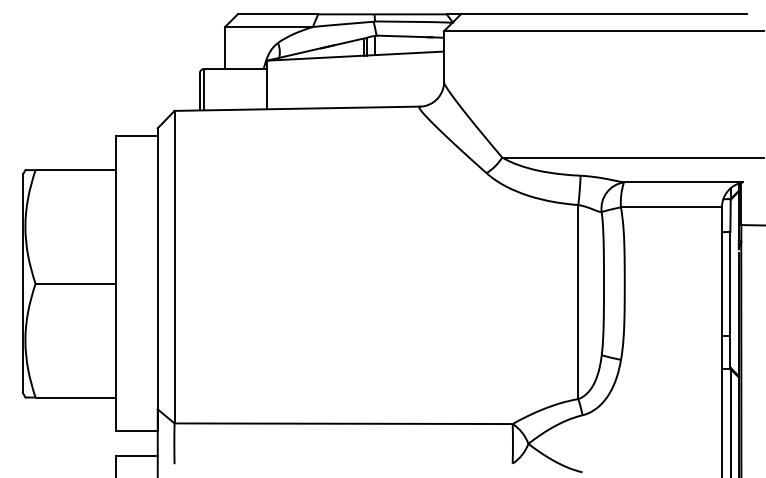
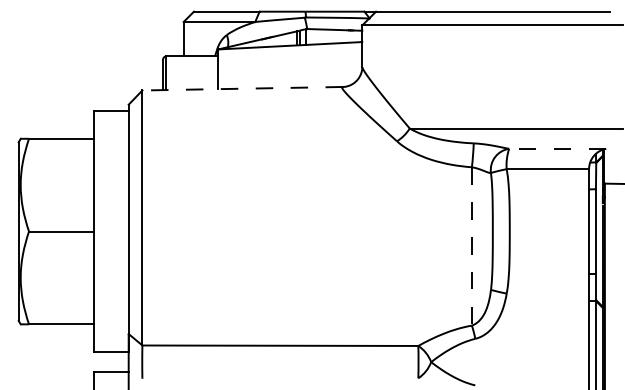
line: (297, 108) -> (242, 88), solid -> dashed
line: (683, 182) -> (557, 148), solid -> dashed
line: (577, 302) -> (471, 246), solid -> dashed

